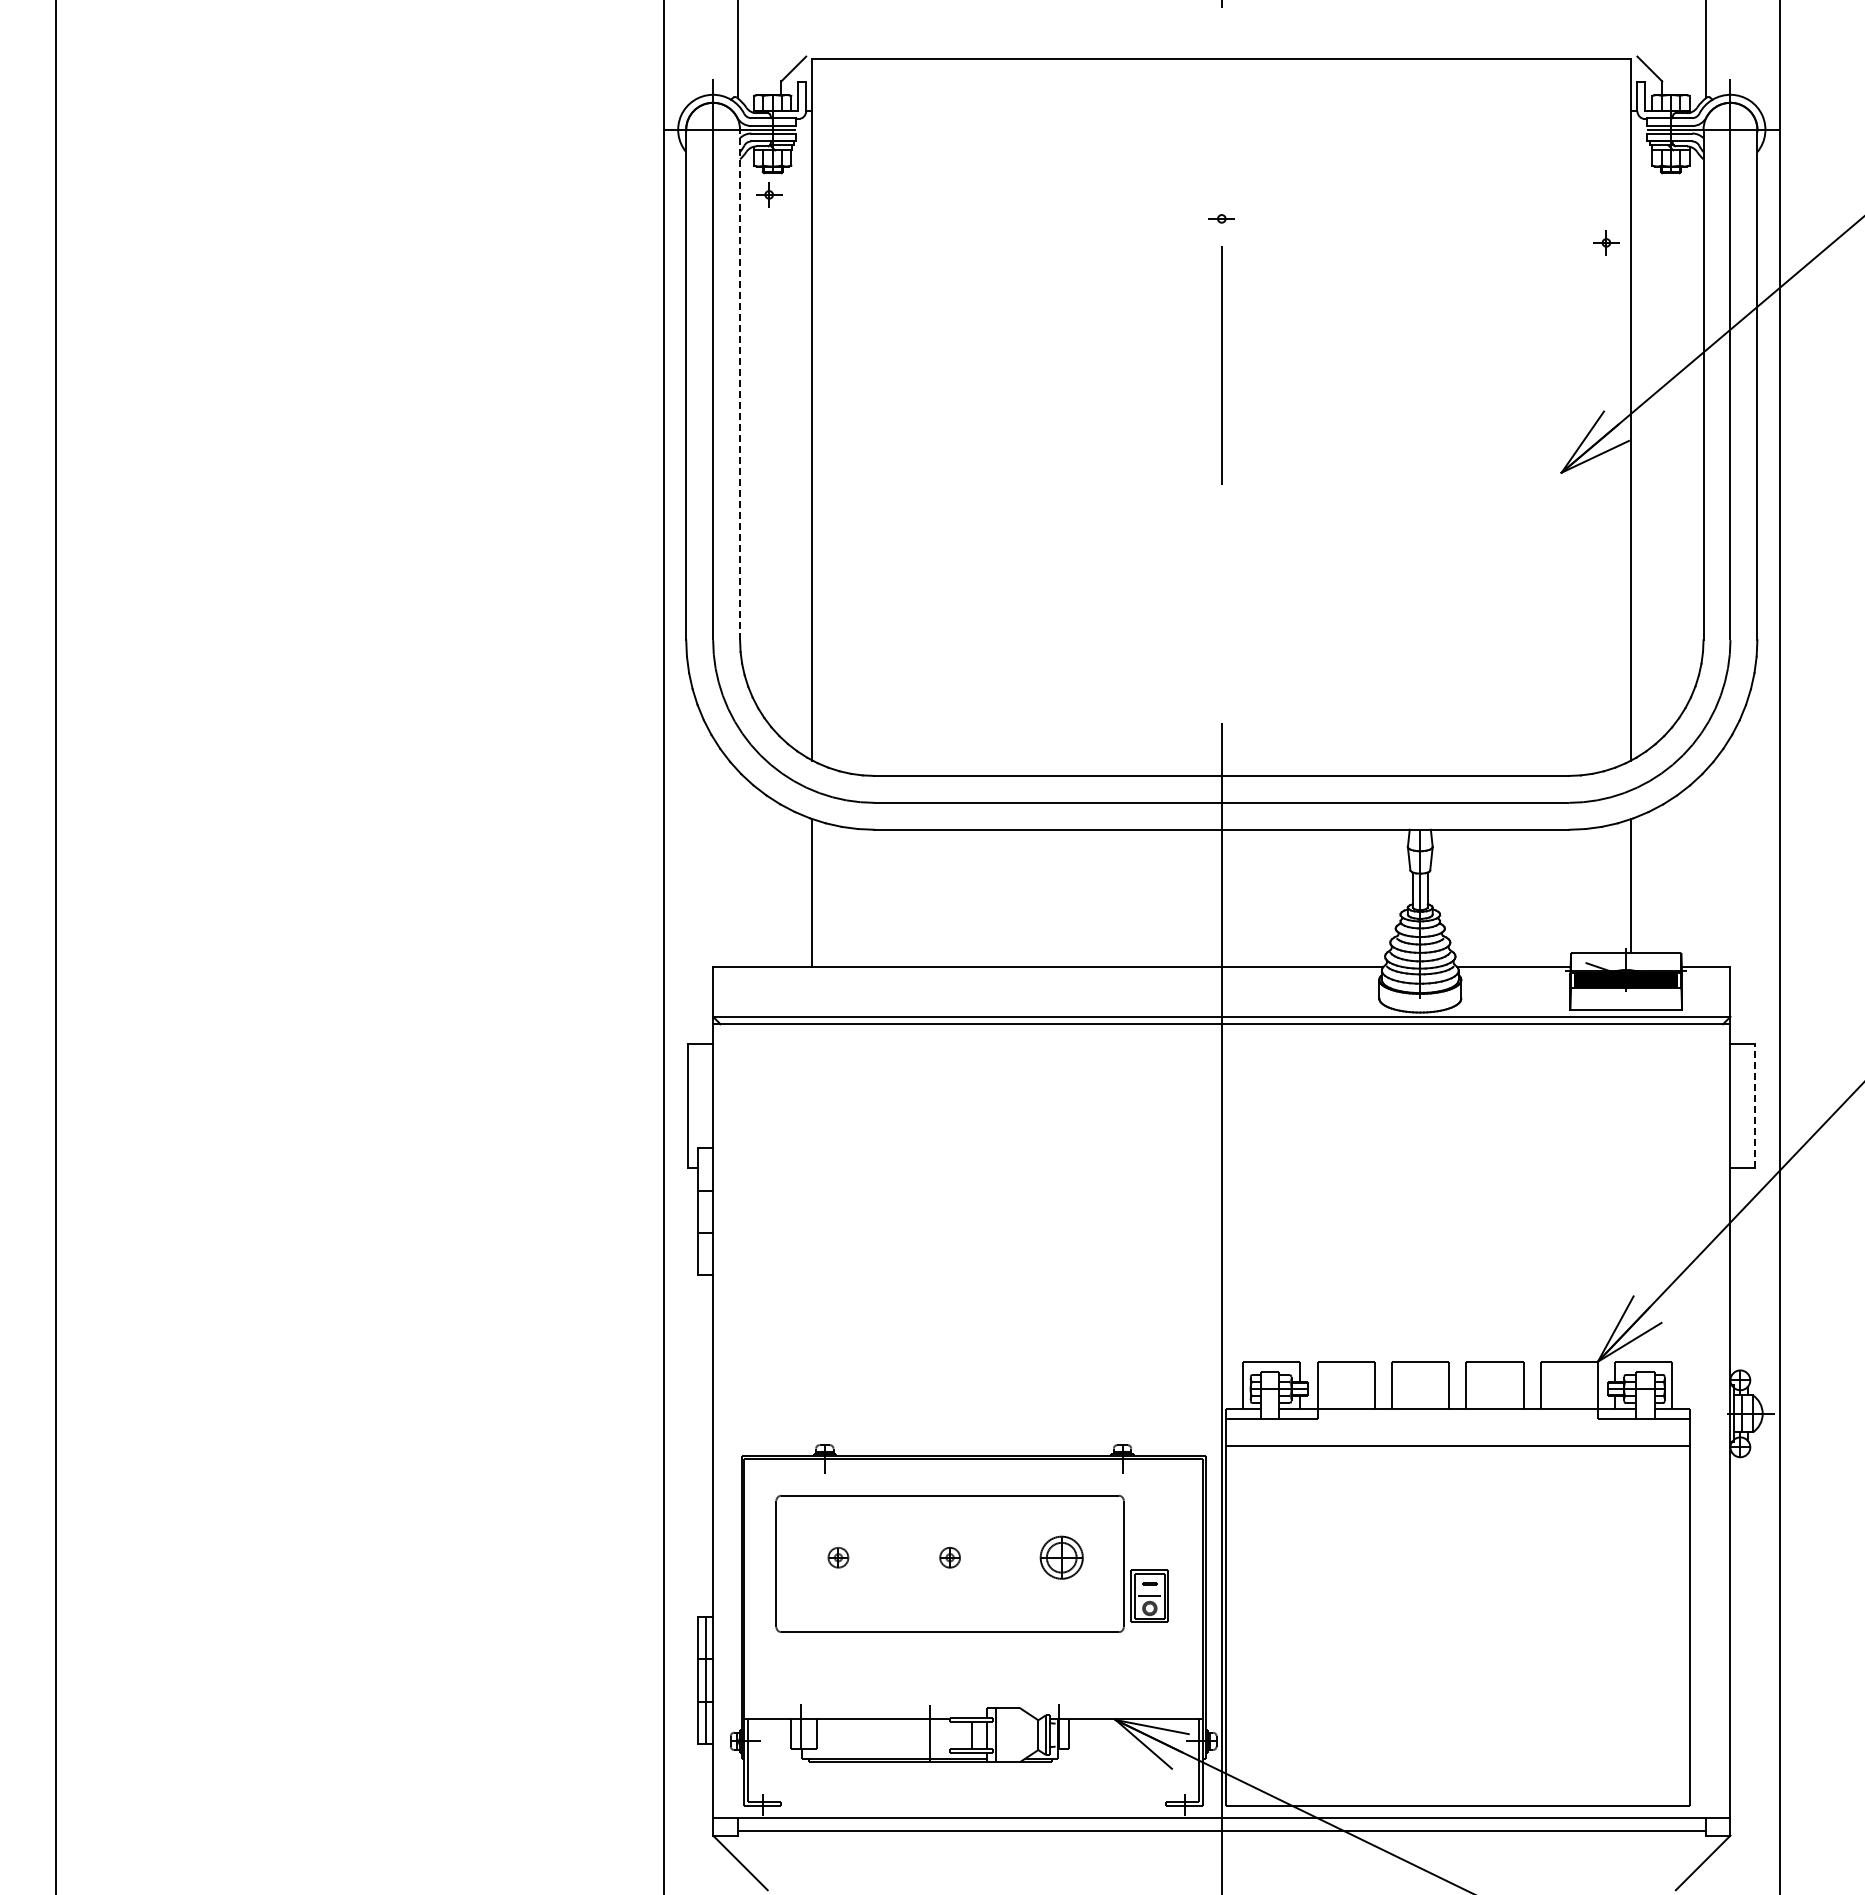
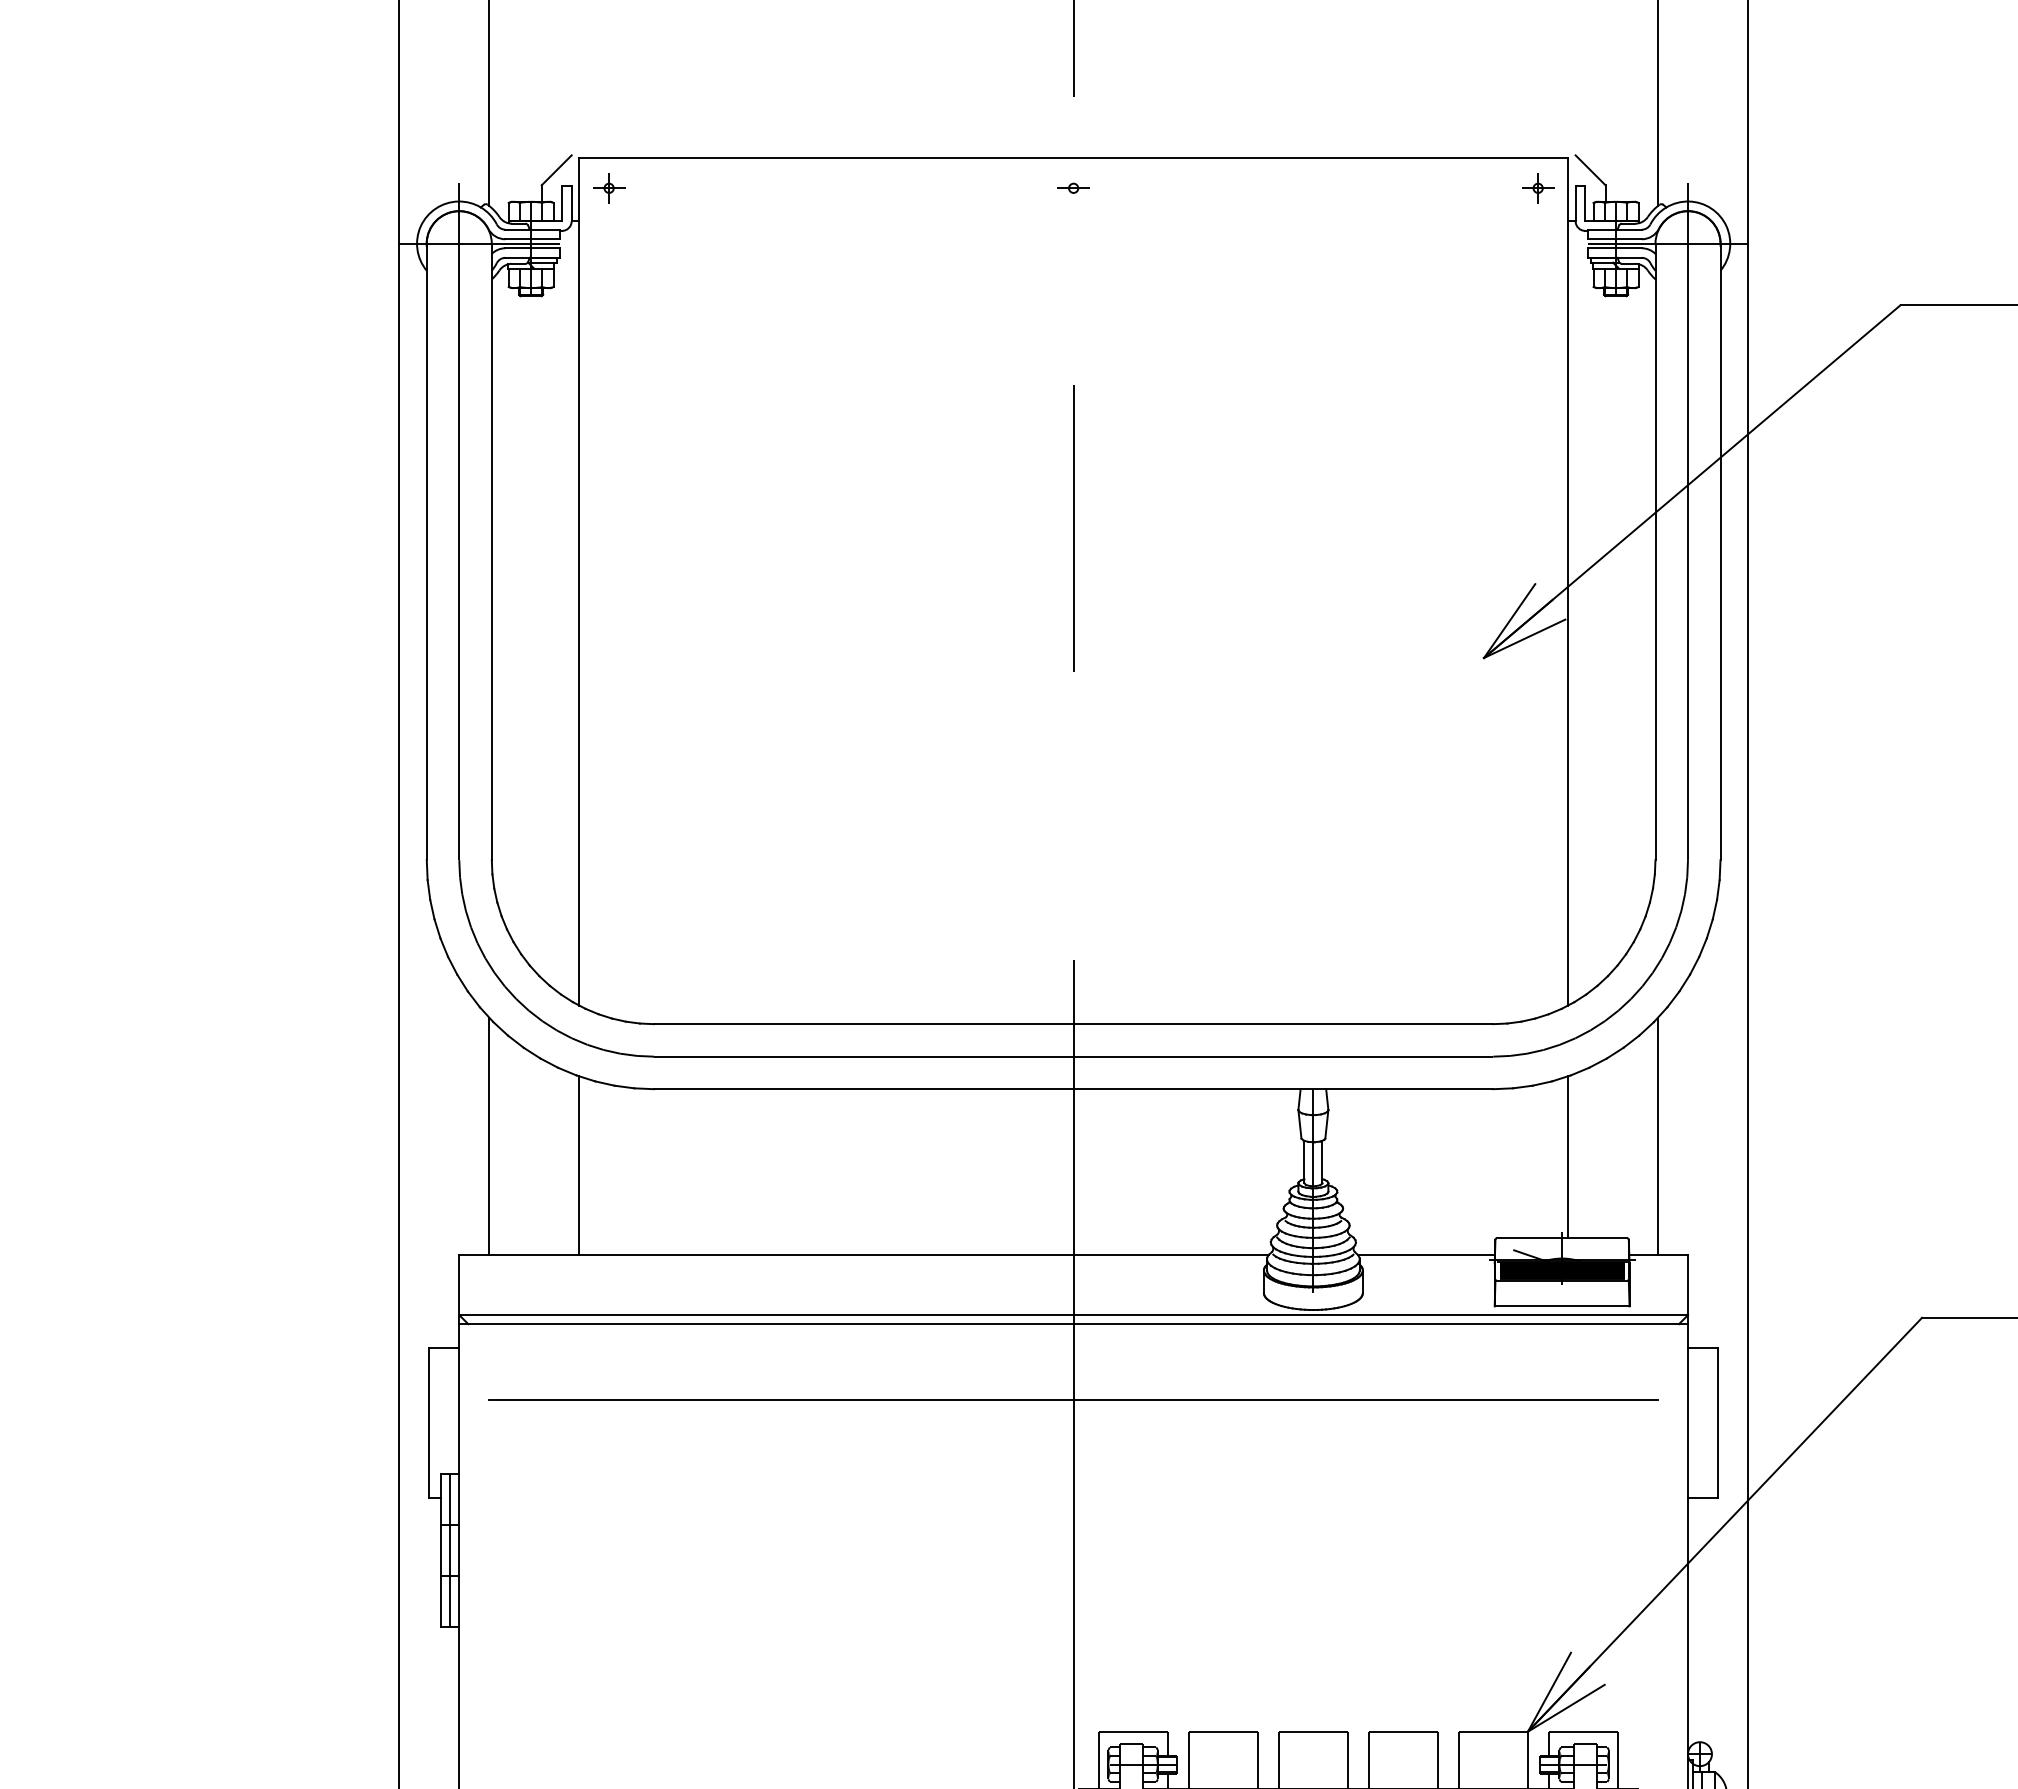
part: (769, 194) -> (609, 187), moved
part: (1221, 218) -> (1073, 187), moved
part: (1606, 242) -> (1538, 187), moved
line: (740, 384) -> (492, 551), dashed -> solid
line: (737, 868) -> (488, 1135), added
line: (1705, 868) -> (1657, 1135), added
line: (1221, 1087) -> (1073, 1400), added
line: (1755, 1105) -> (1718, 1422), dashed -> solid
line: (705, 1211) -> (450, 1550), added

